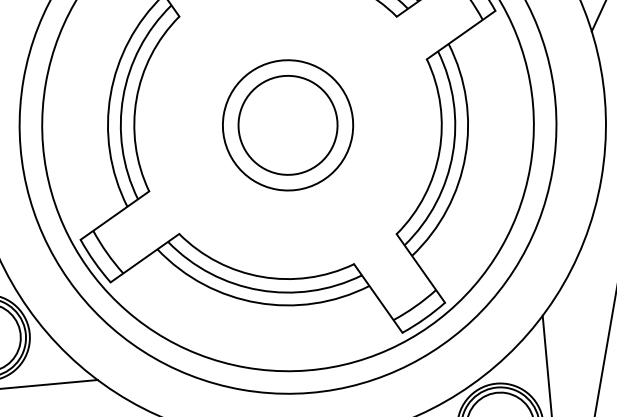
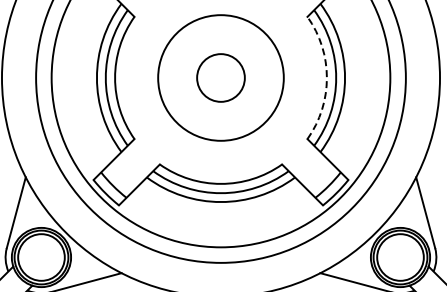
circle: (287, 124) -> (220, 77), size x0.7
circle: (287, 124) -> (220, 77), size x1.4
arc: (438, 152) -> (326, 78), solid -> dashed

